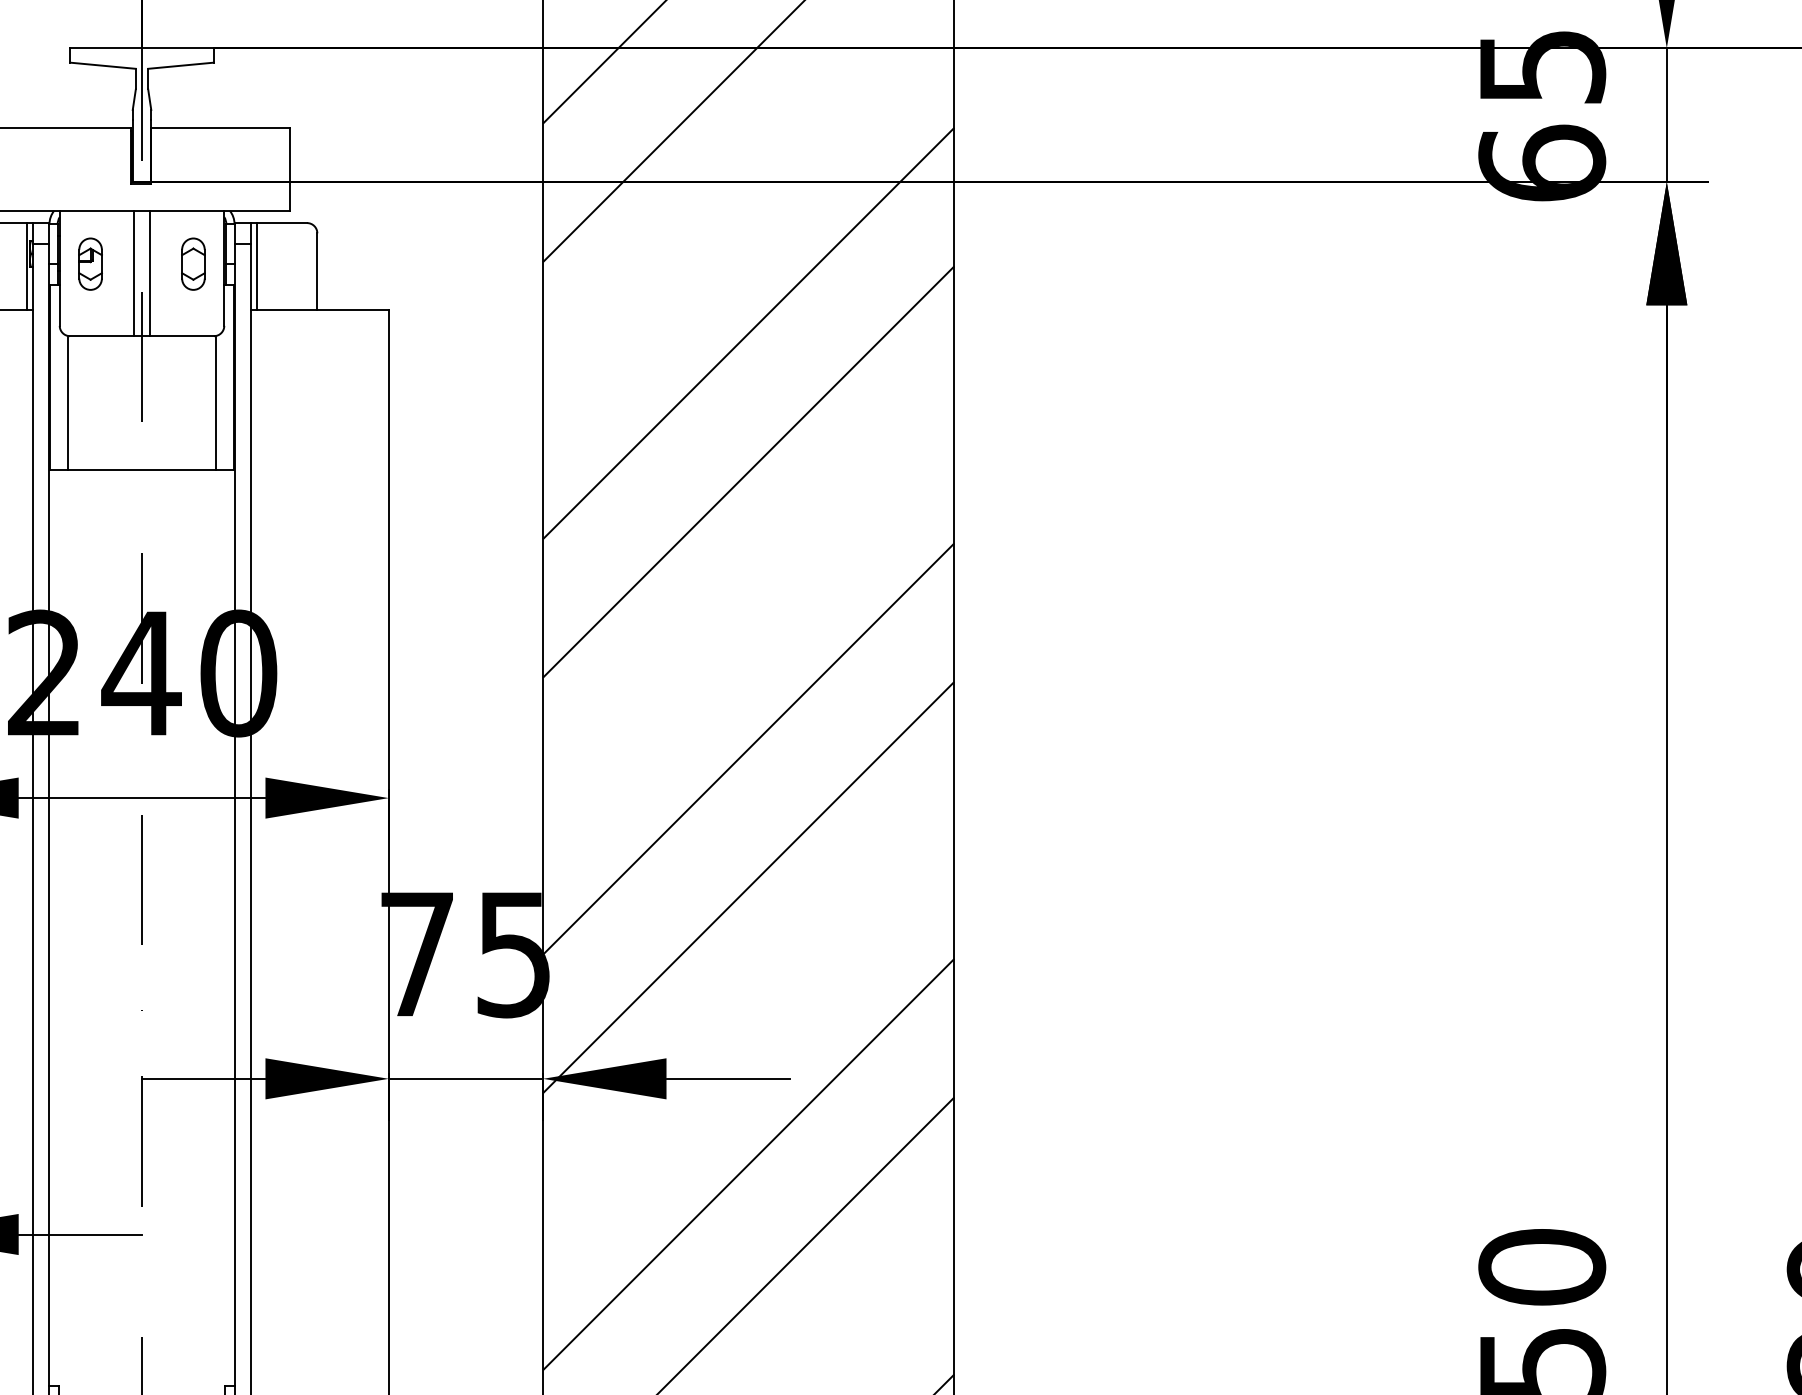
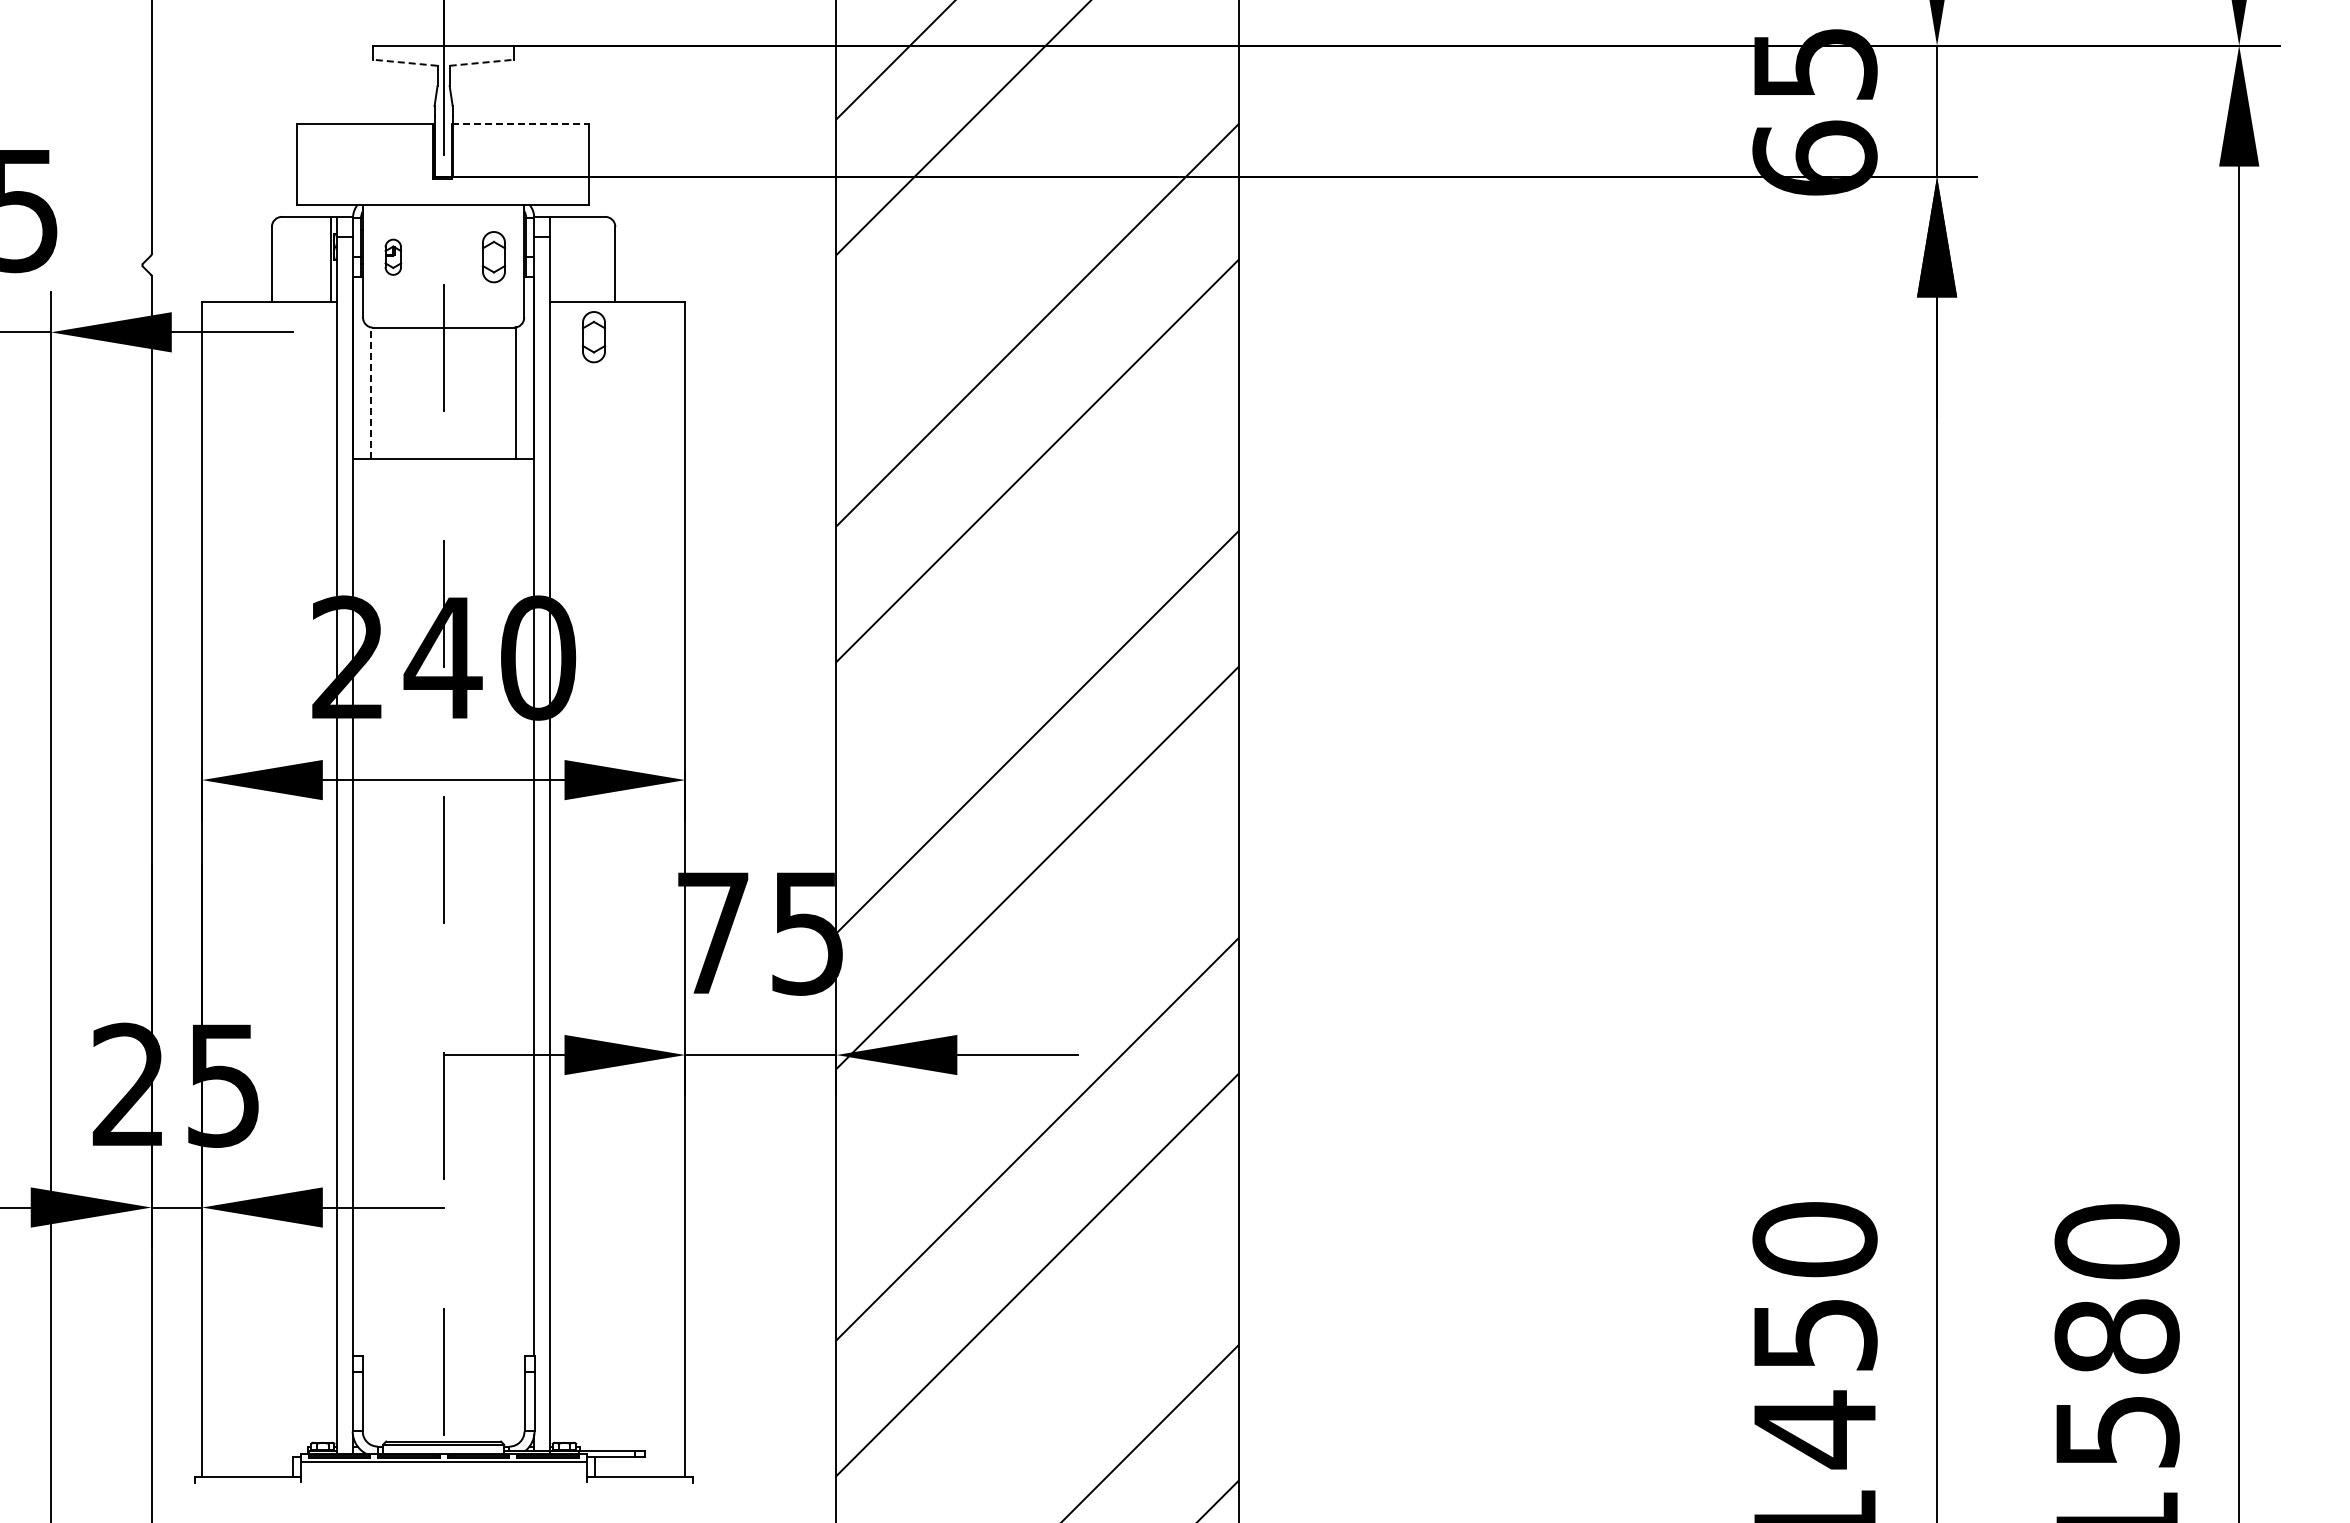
line: (102, 65) -> (404, 62), solid -> dashed
line: (181, 65) -> (482, 62), solid -> dashed
line: (220, 128) -> (520, 124), solid -> dashed
part: (90, 264) -> (393, 257), size x0.7
line: (257, 266) -> (556, 259), removed
line: (133, 272) -> (435, 265), removed
line: (150, 272) -> (451, 265), removed
part: (295, 346) -> (593, 337), added
line: (68, 403) -> (371, 393), solid -> dashed

